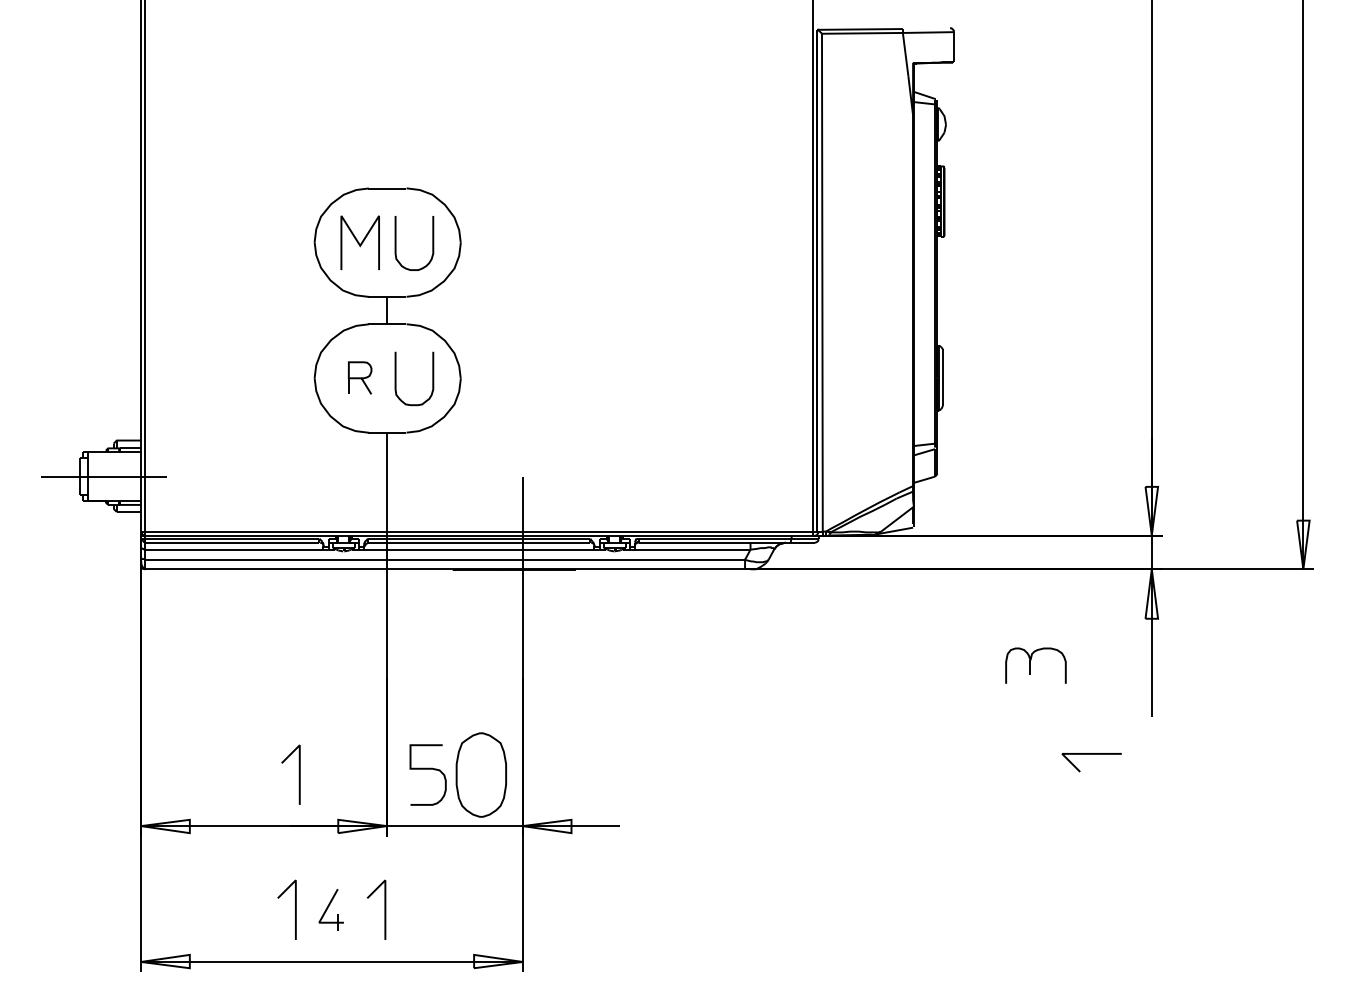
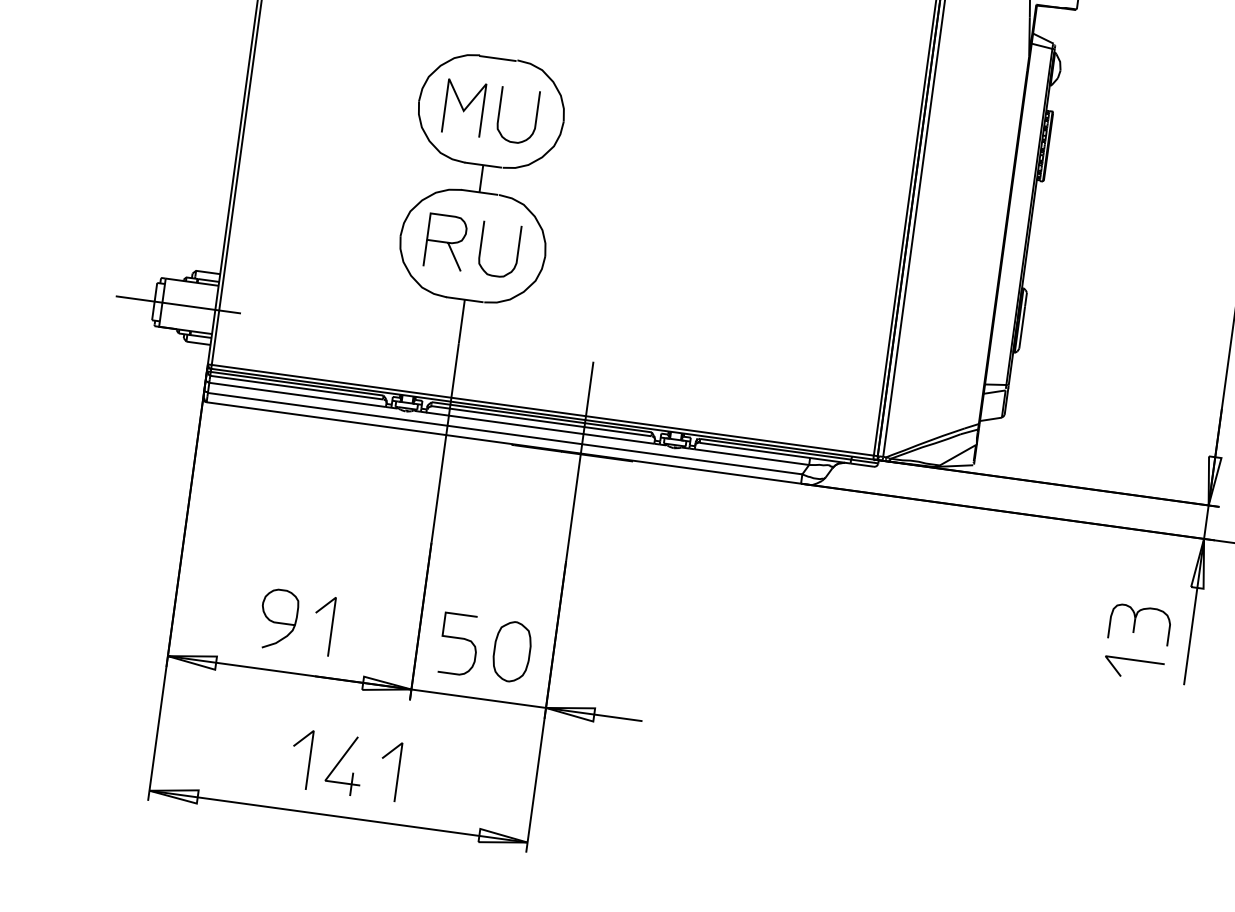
part: (359, 377) -> (445, 241), size x1.67
part: (1035, 665) -> (1139, 624), moved
curve: (1091, 754) -> (1134, 660), moved
part: (481, 774) -> (512, 651), size x0.71
curve: (245, 777) -> (277, 622), added
part: (331, 909) -> (345, 764), size x1.43

